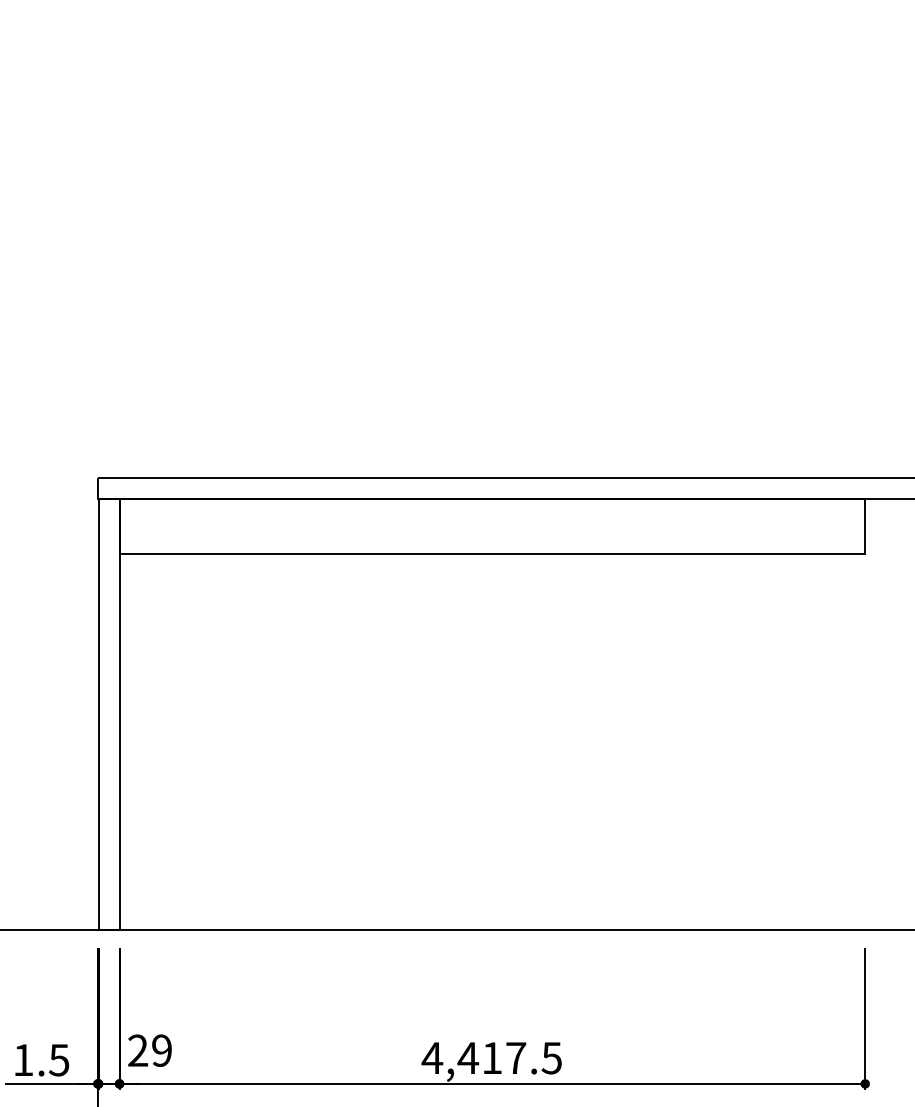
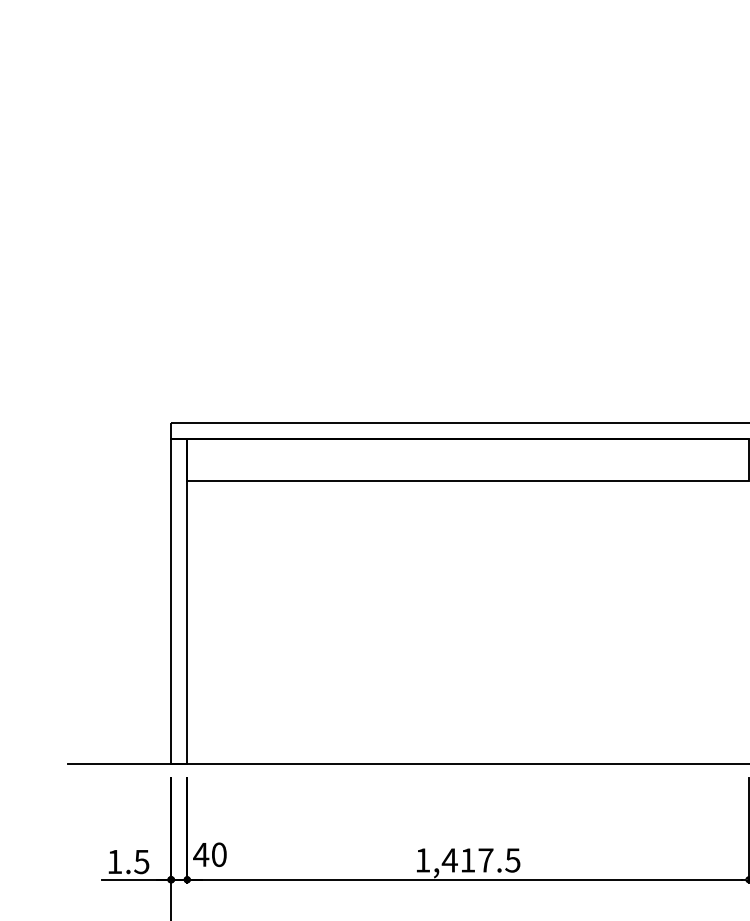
text: (149, 1050) -> (209, 854), 29 -> 40
text: (431, 1058) -> (422, 860), 4,417.5 -> 1,417.5

